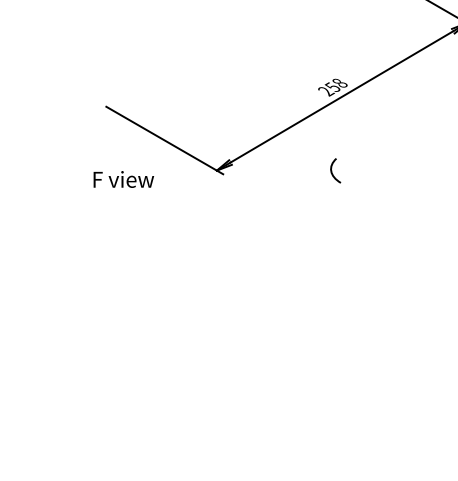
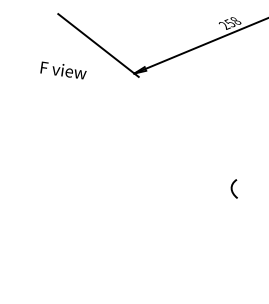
curve: (332, 170) -> (232, 188), moved

